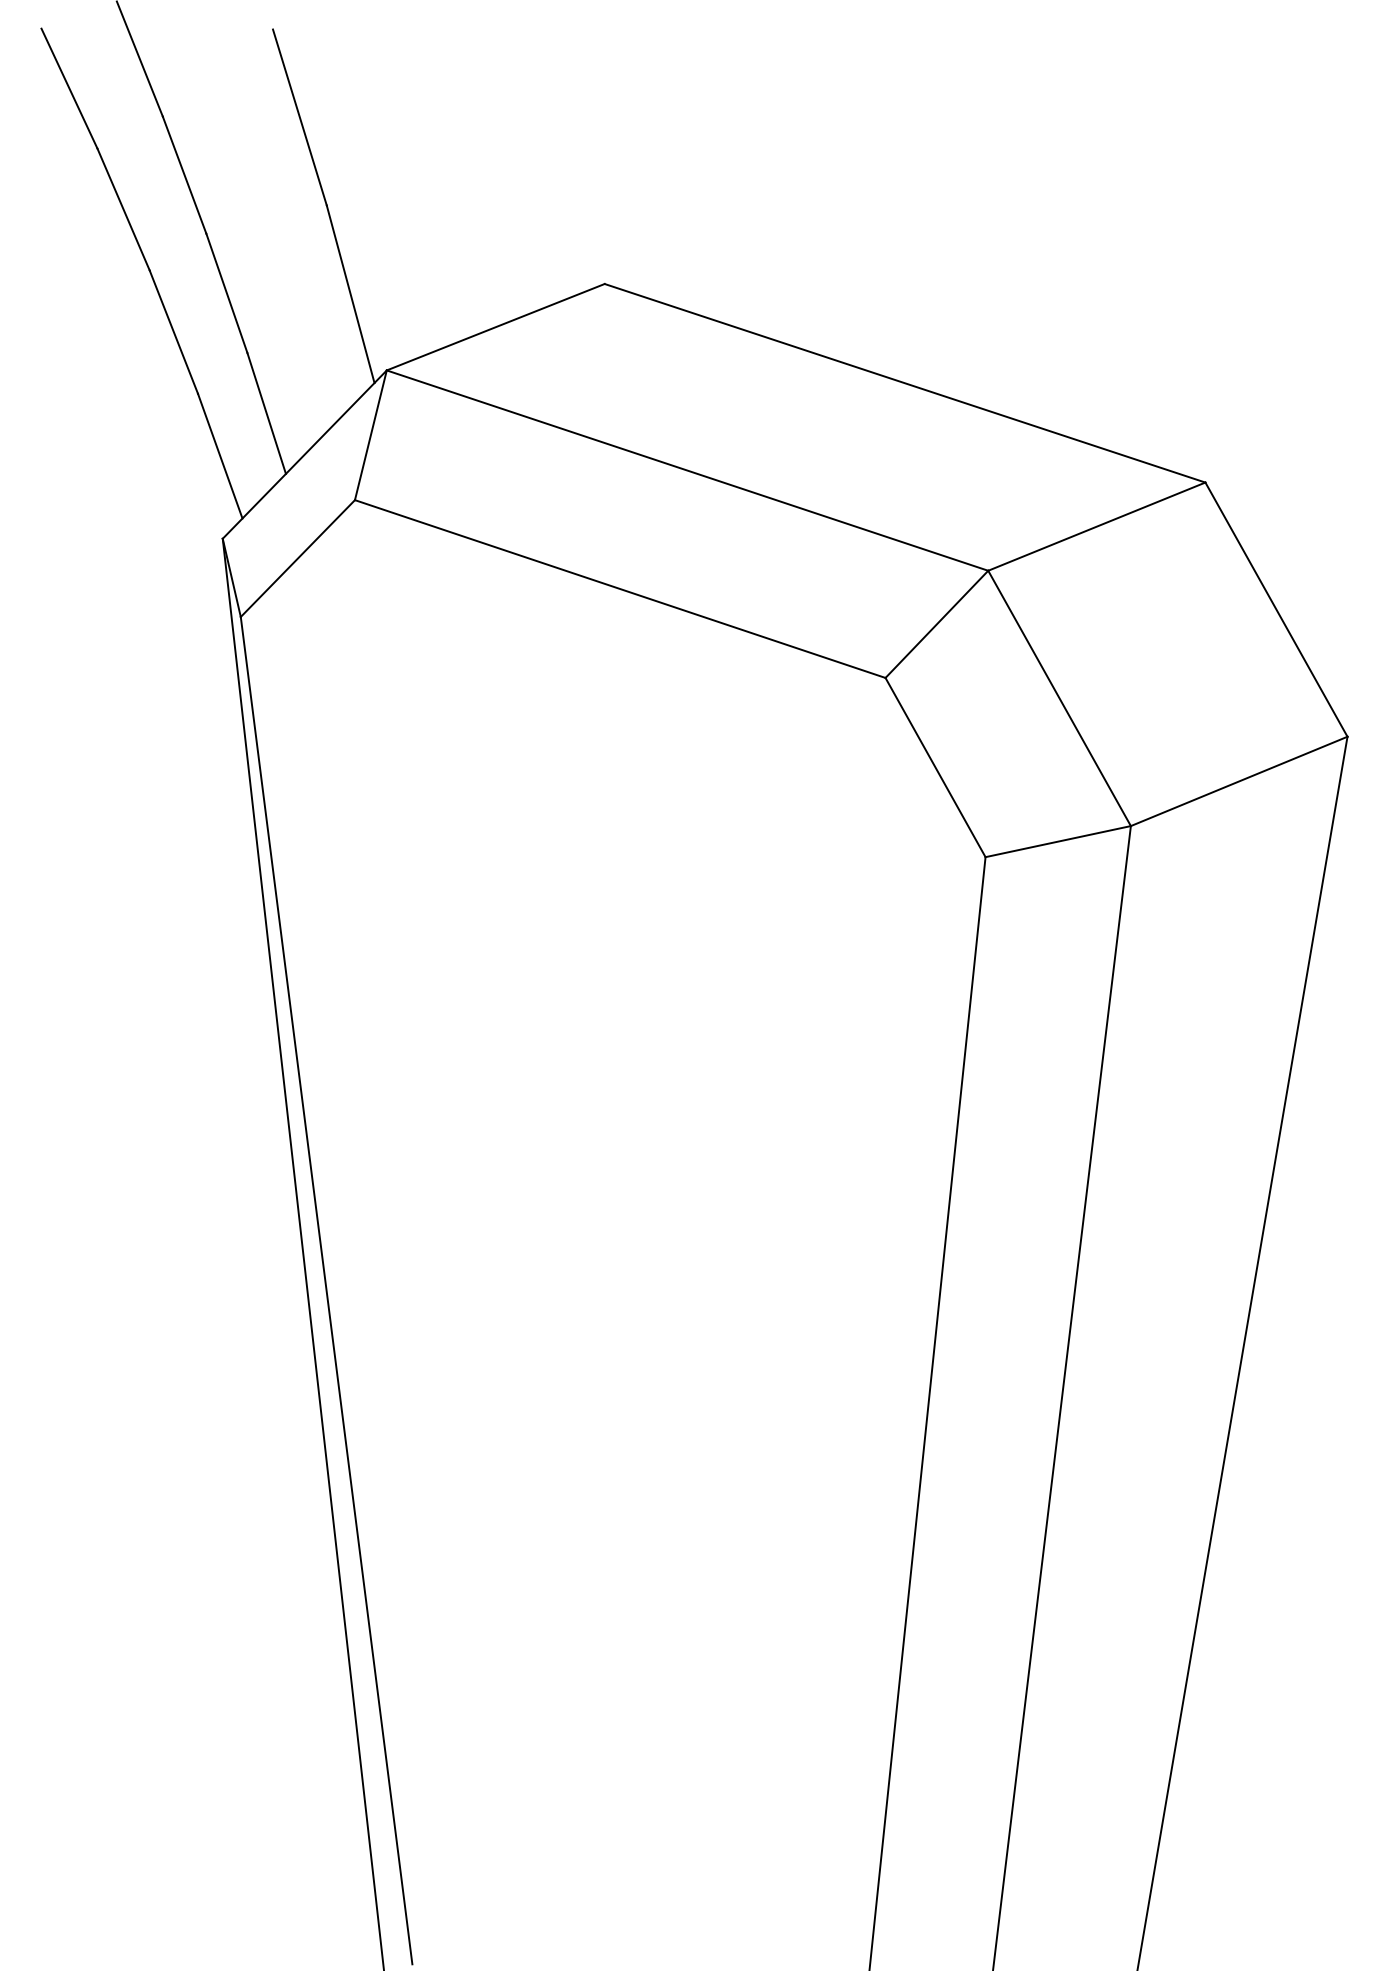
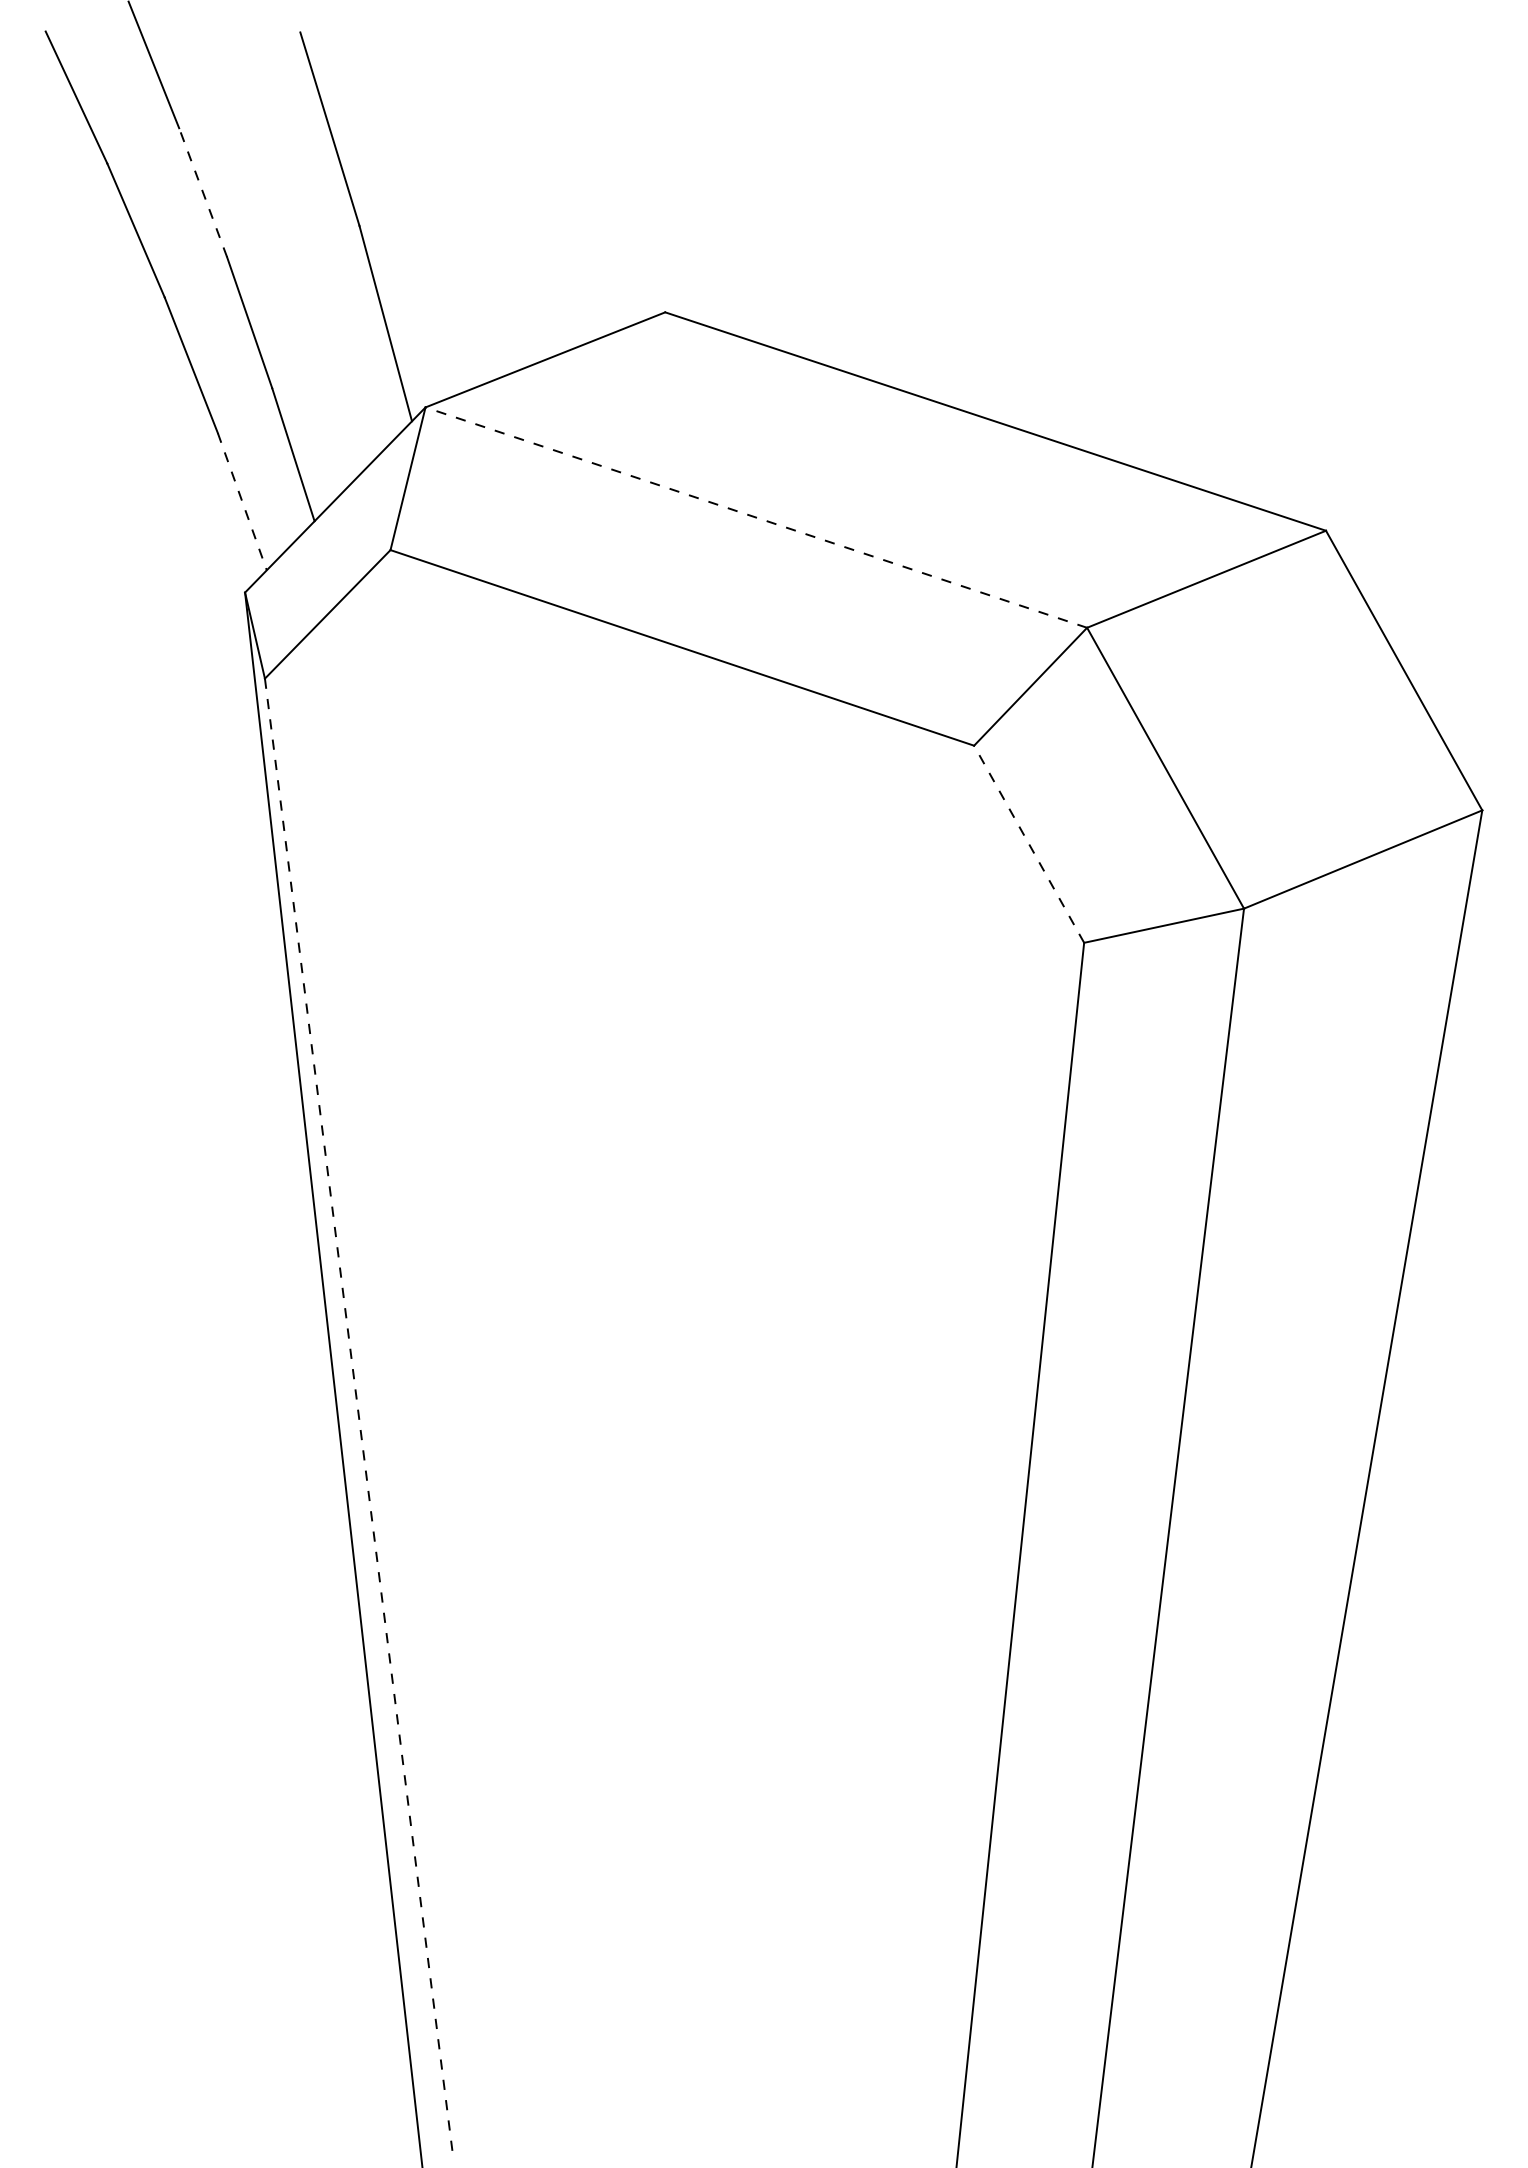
line: (184, 175) -> (203, 192), solid -> dashed
line: (220, 455) -> (242, 501), solid -> dashed
line: (687, 470) -> (756, 517), solid -> dashed
line: (935, 767) -> (1029, 844), solid -> dashed
line: (326, 1290) -> (359, 1419), solid -> dashed

